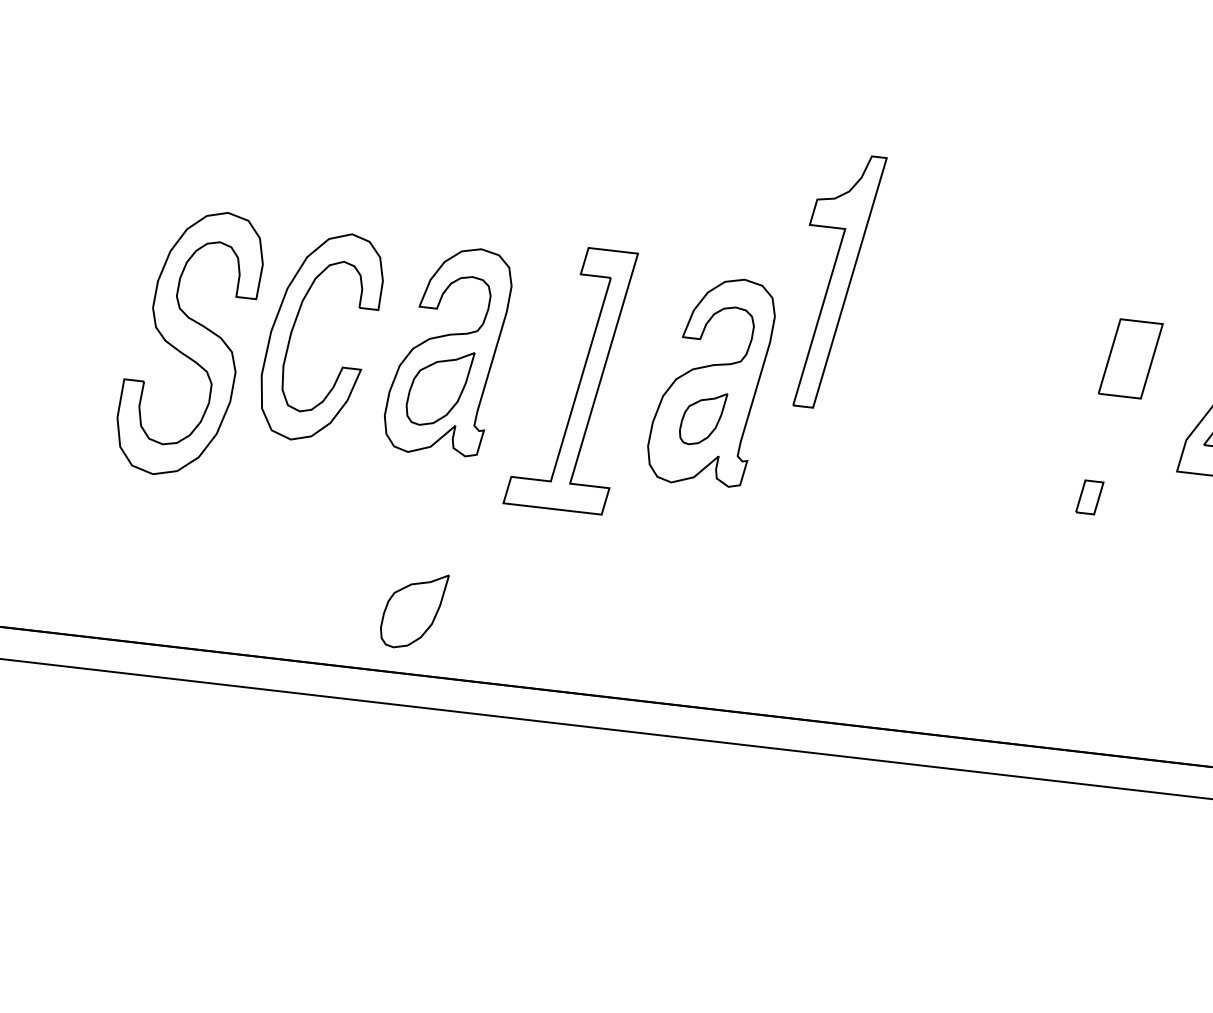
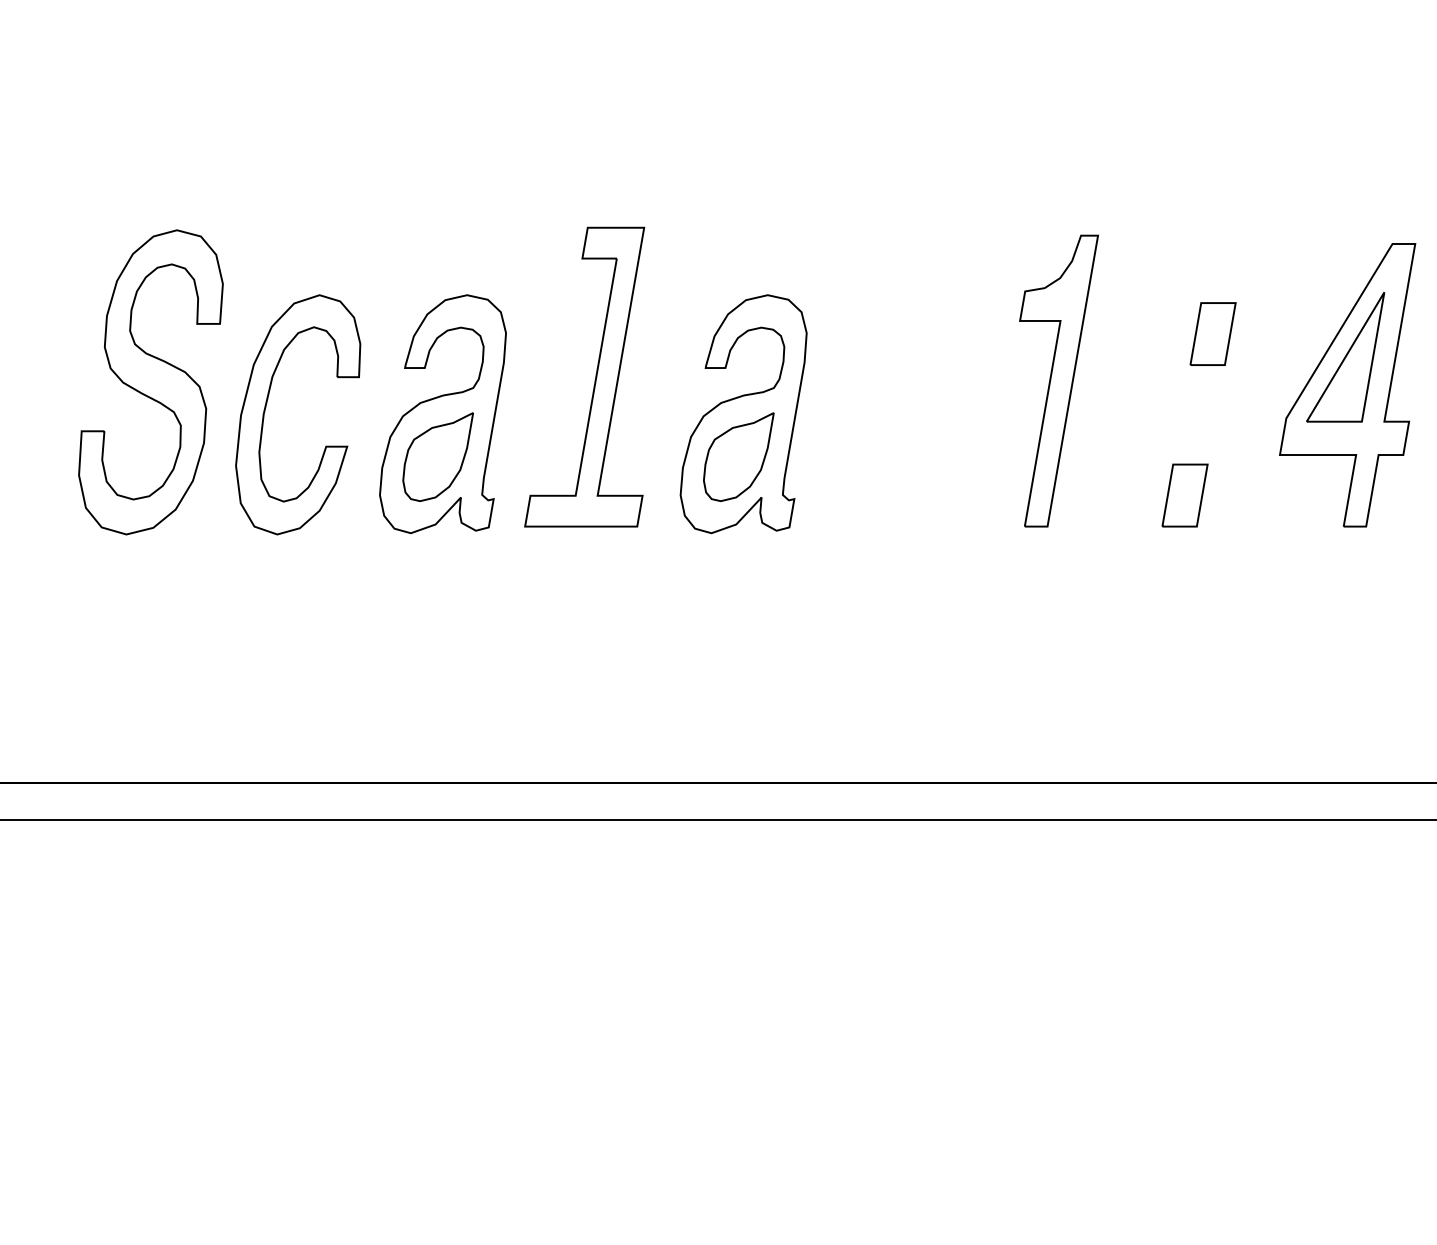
part: (837, 280) -> (1058, 380), moved
part: (189, 343) -> (150, 382), moved
part: (1130, 358) -> (1212, 333), size x0.71
part: (579, 382) -> (594, 380), moved
part: (702, 417) -> (738, 456), size x1.43
part: (1089, 497) -> (1184, 495), size x1.67
part: (413, 609) -> (437, 710), removed

